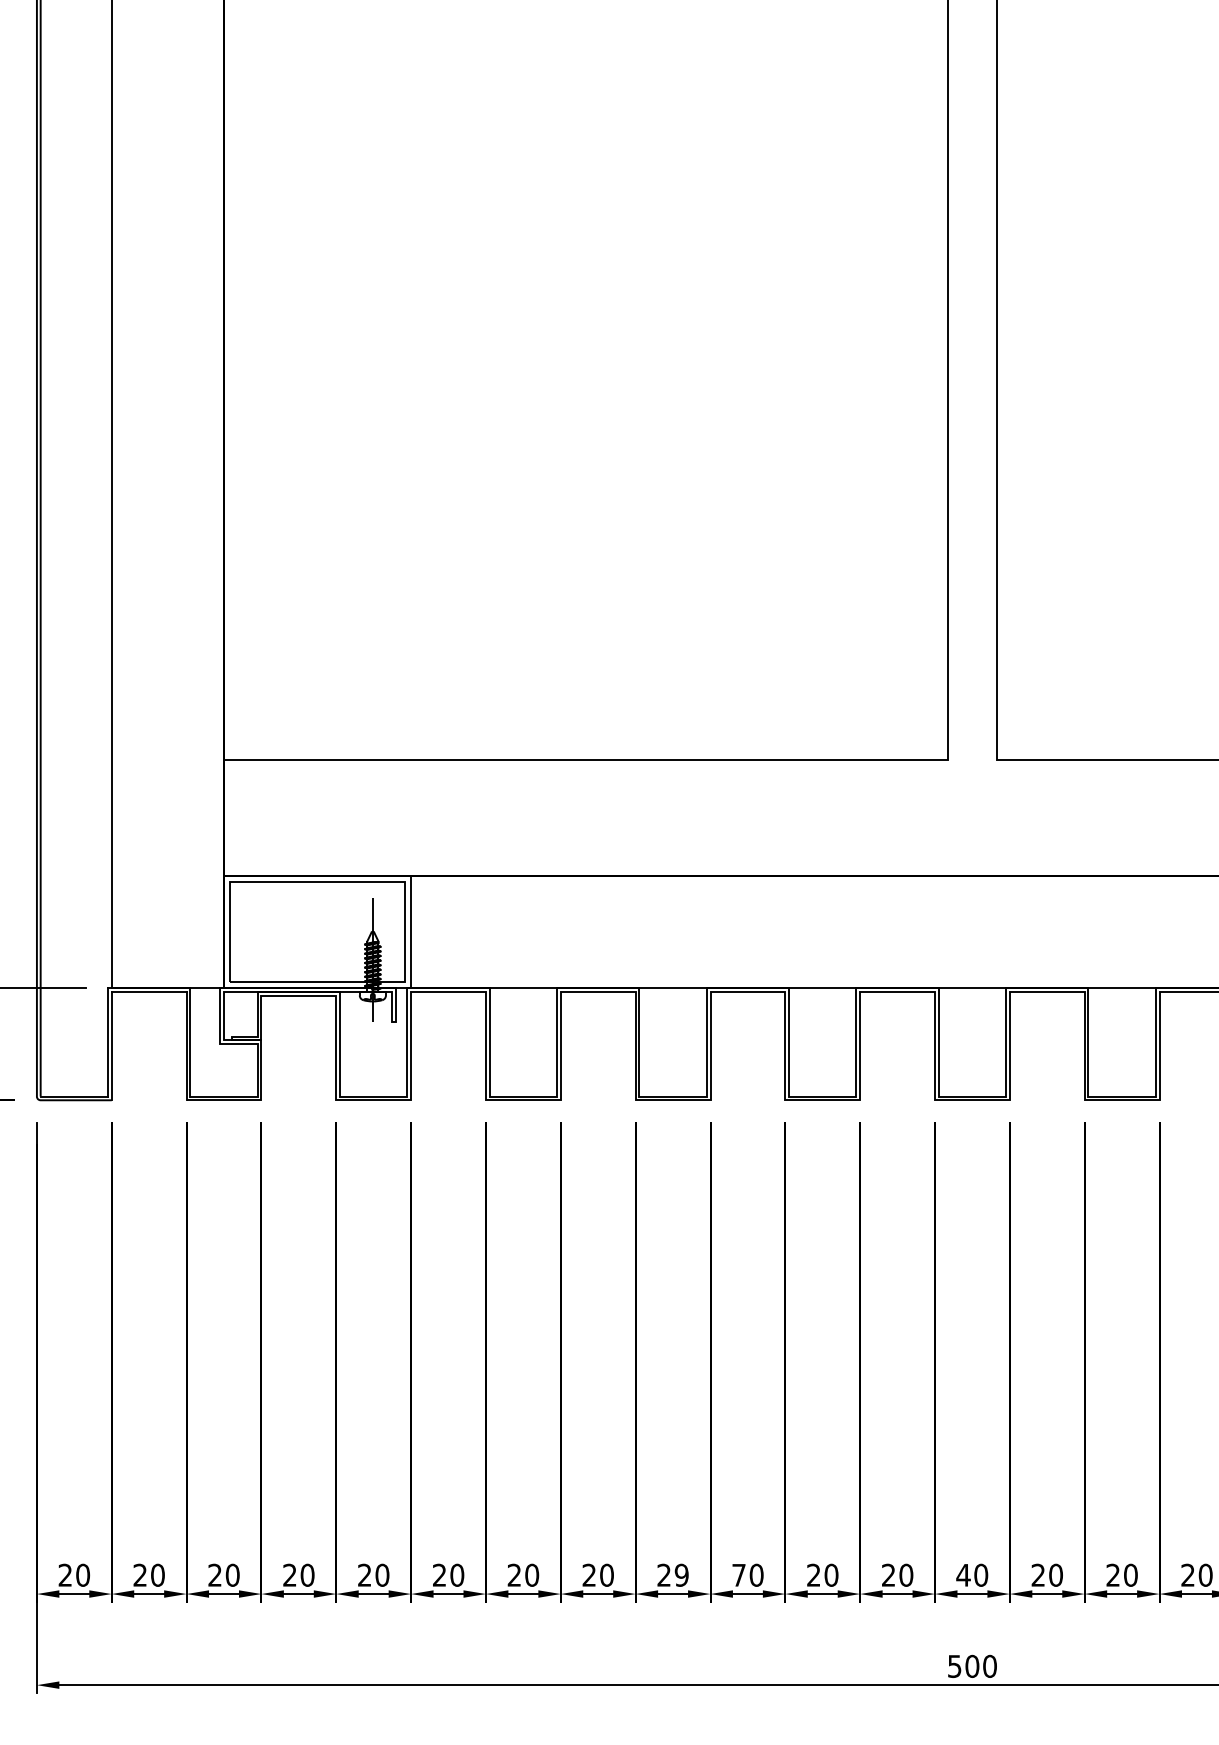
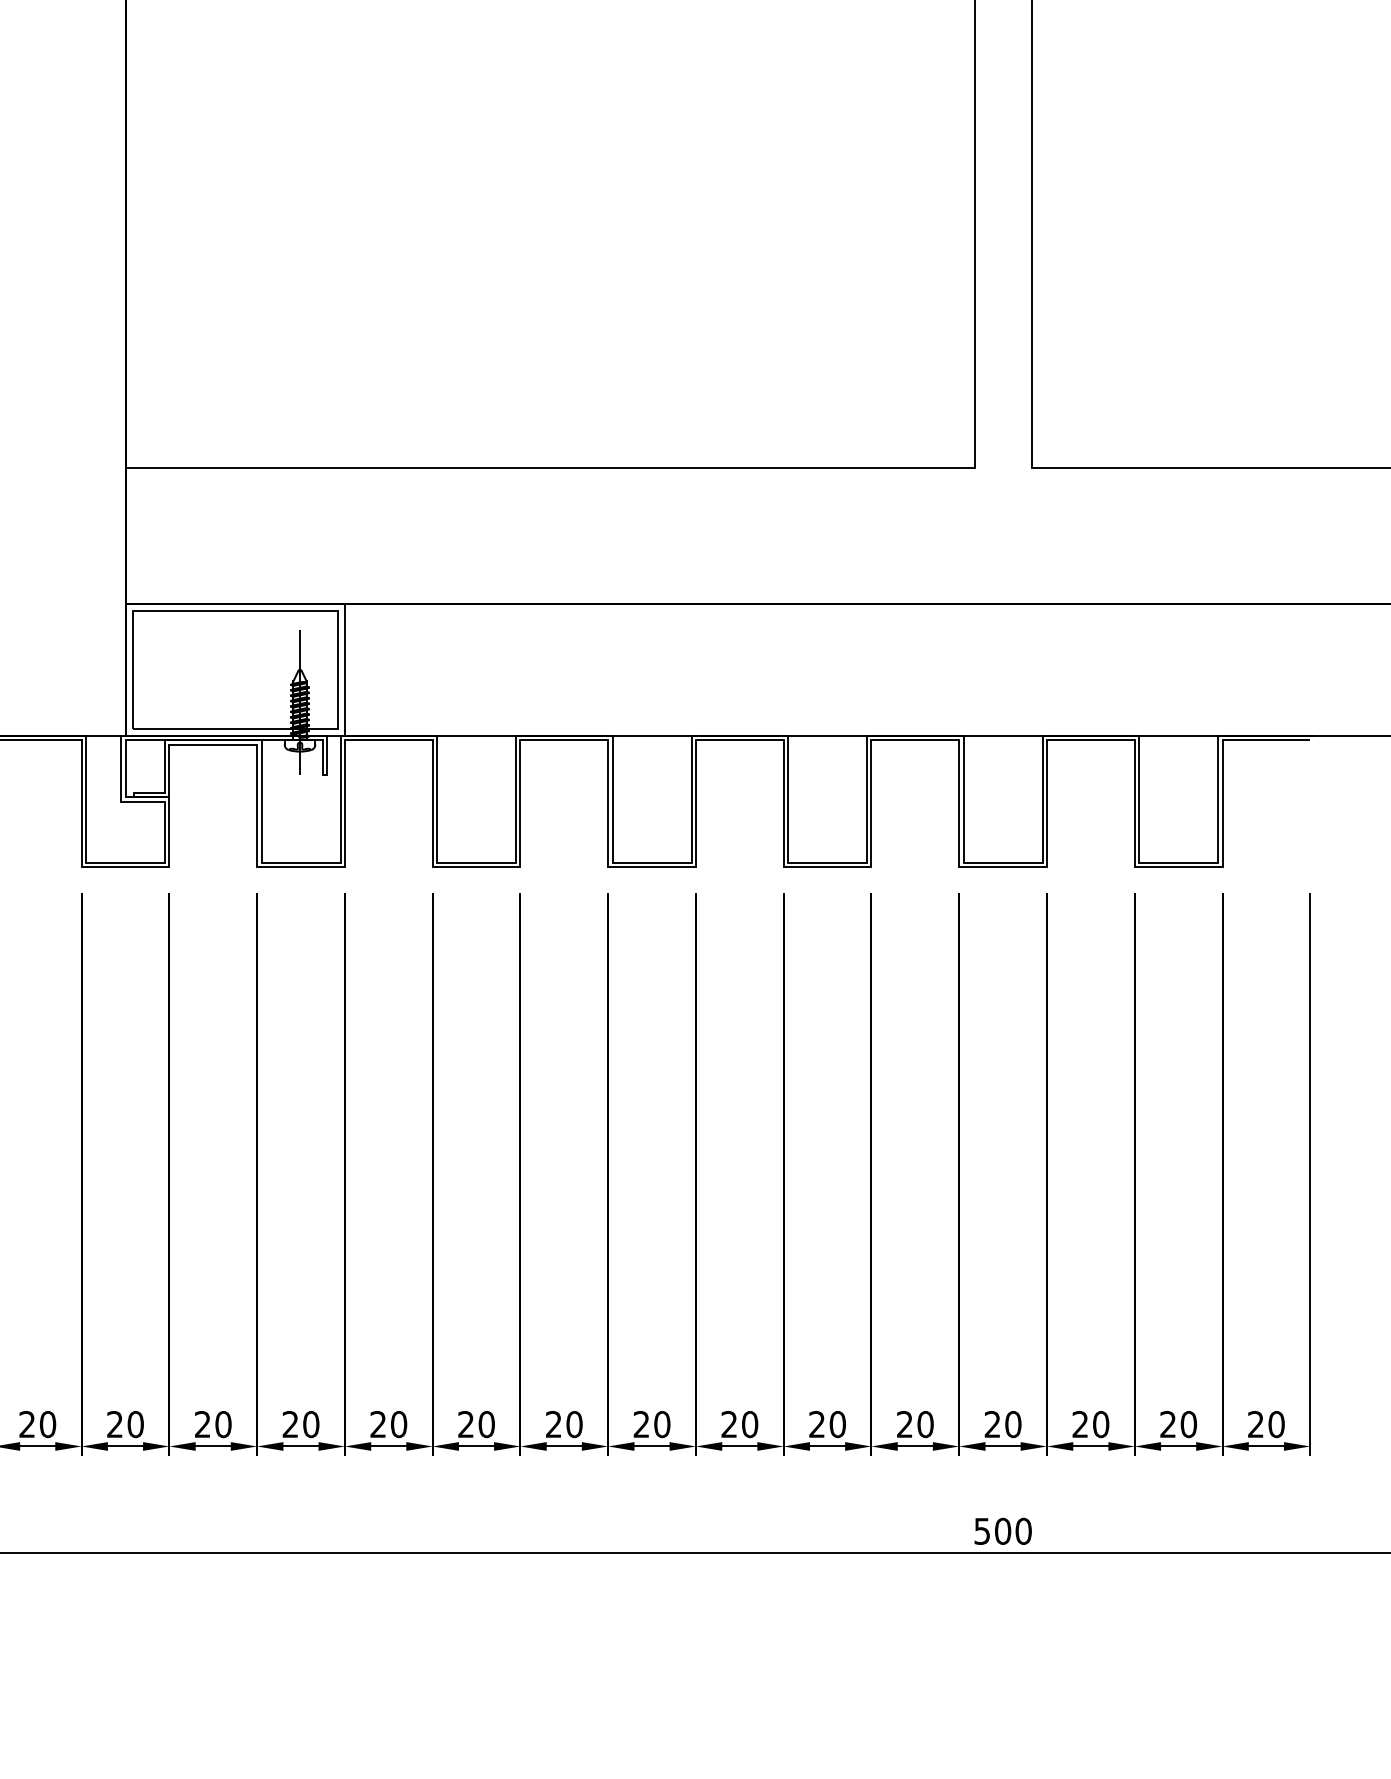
text: (738, 1574) -> (728, 1423), 70 -> 20
text: (963, 1574) -> (992, 1423), 40 -> 20
text: (681, 1575) -> (661, 1424), 29 -> 20

